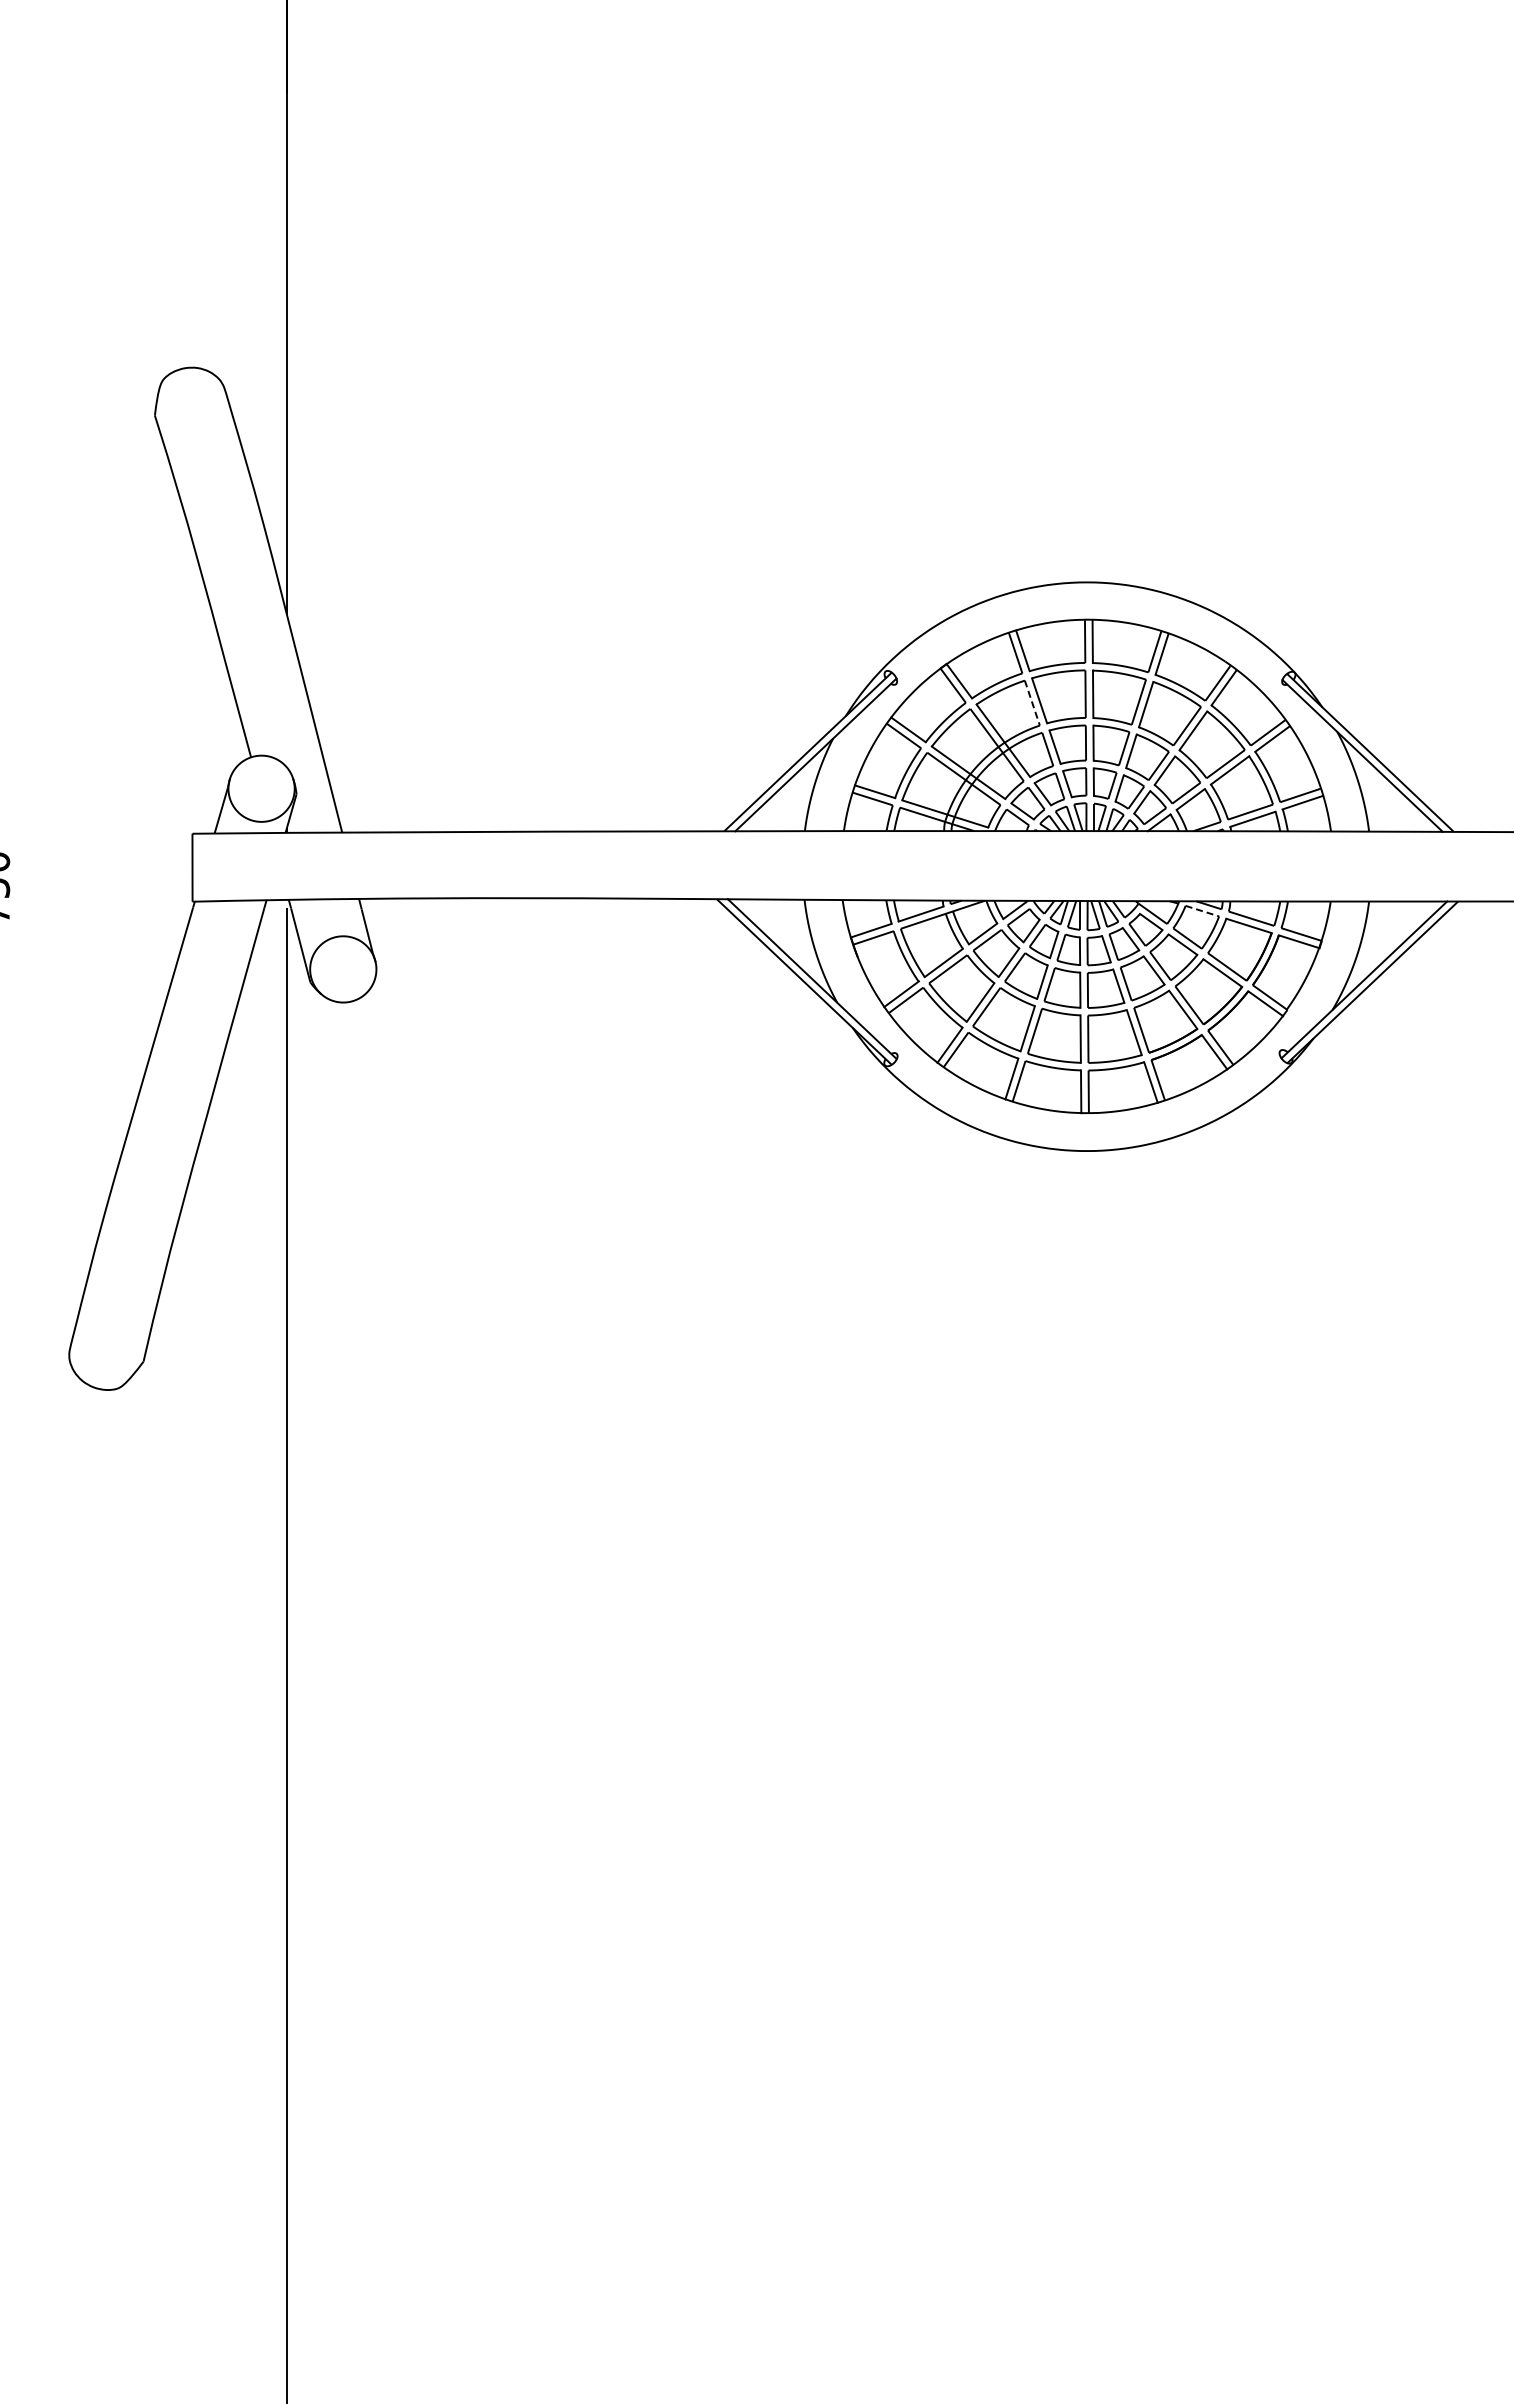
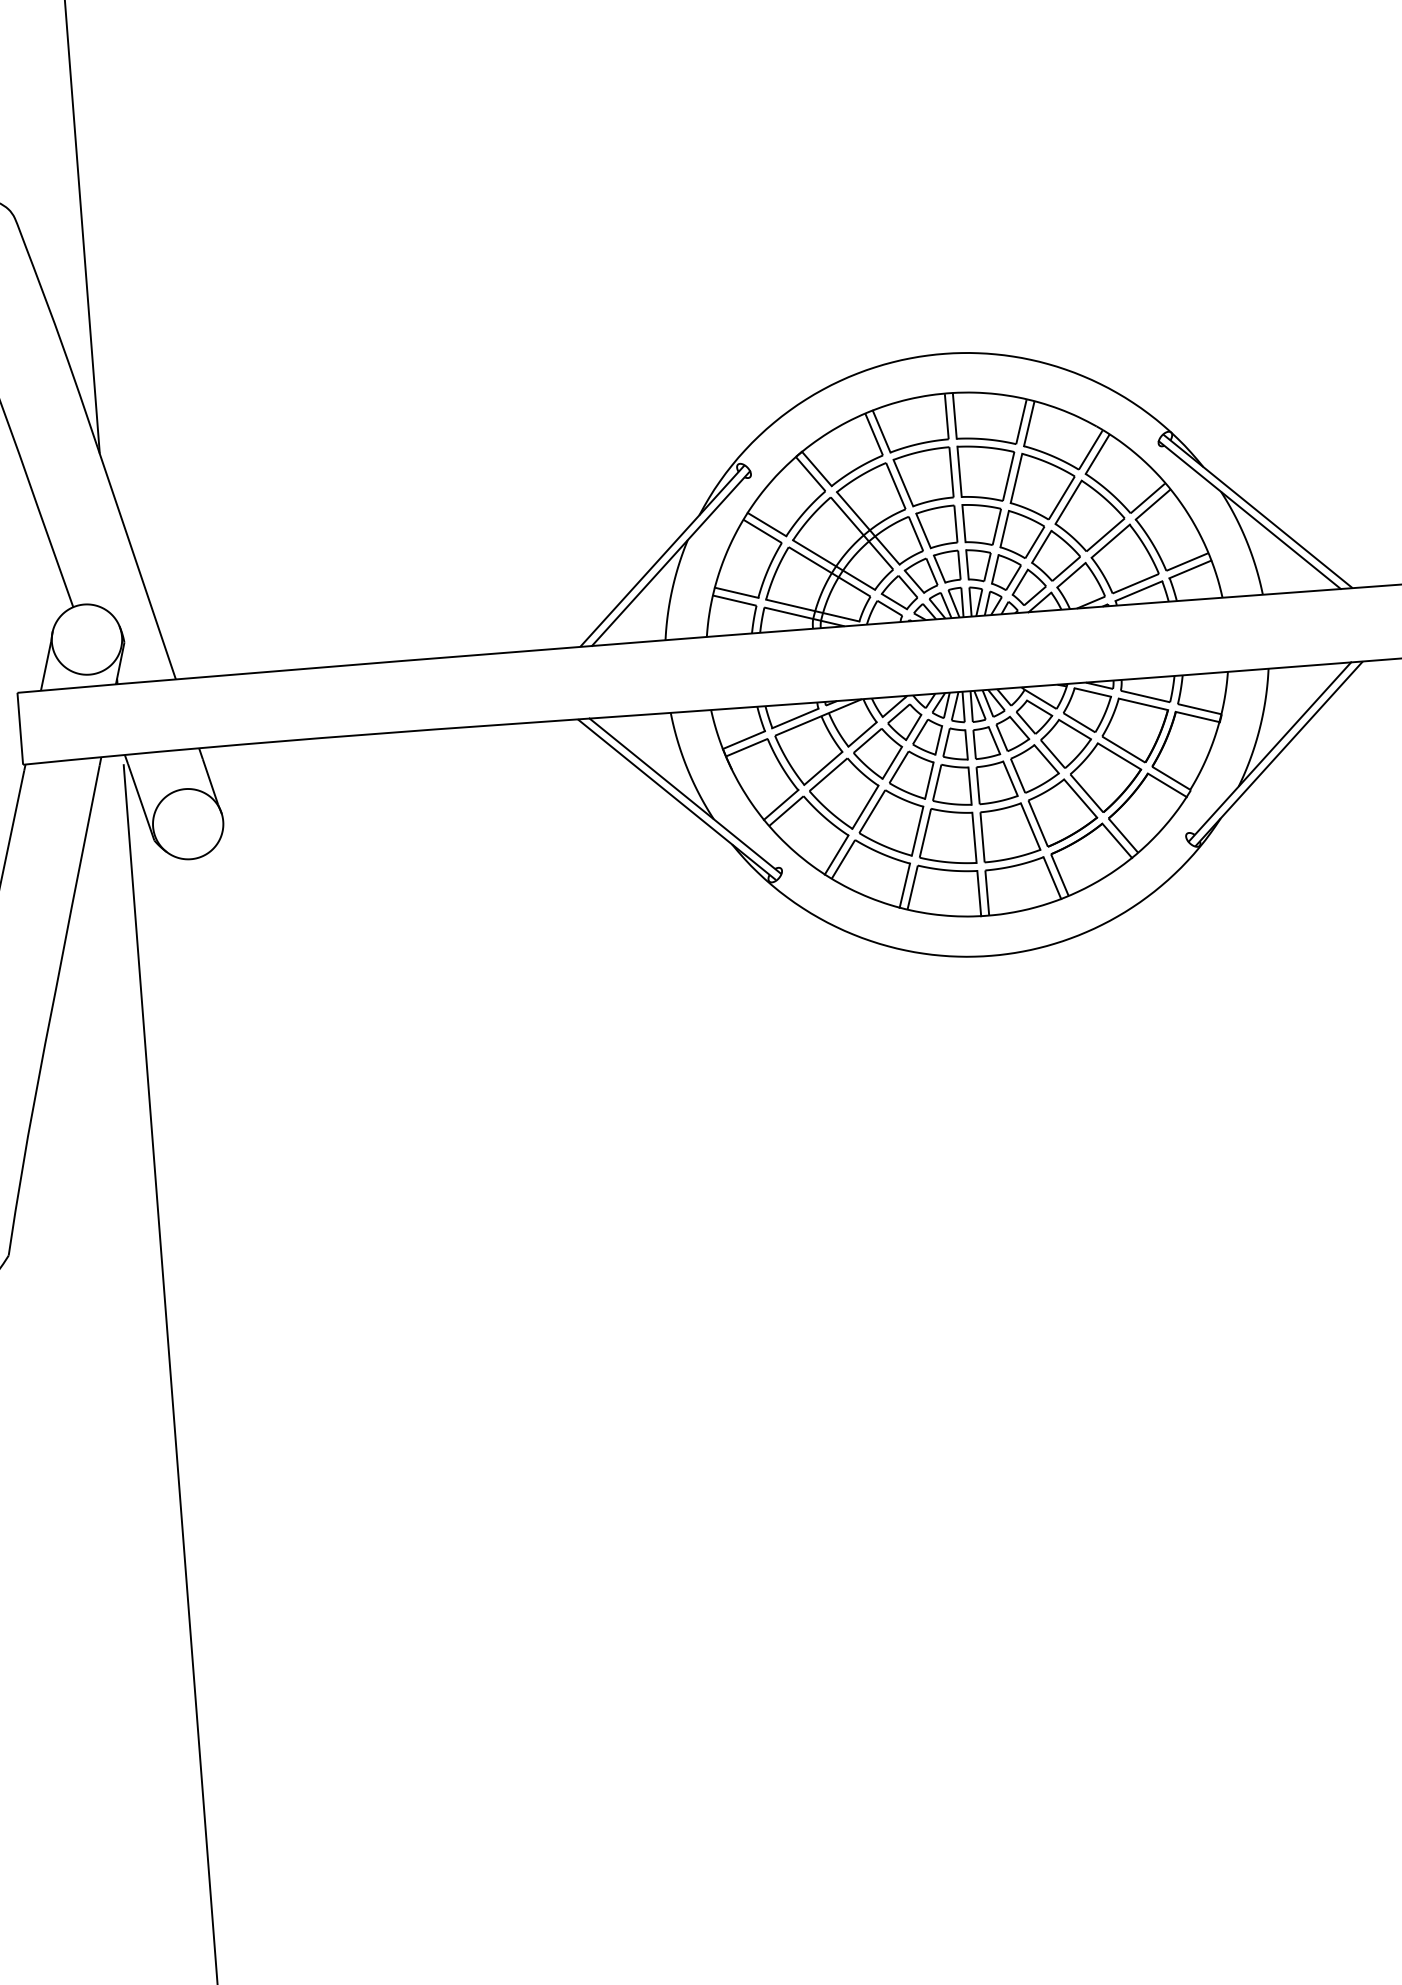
line: (1032, 703) -> (896, 486), dashed -> solid
line: (1202, 911) -> (1092, 692), dashed -> solid

